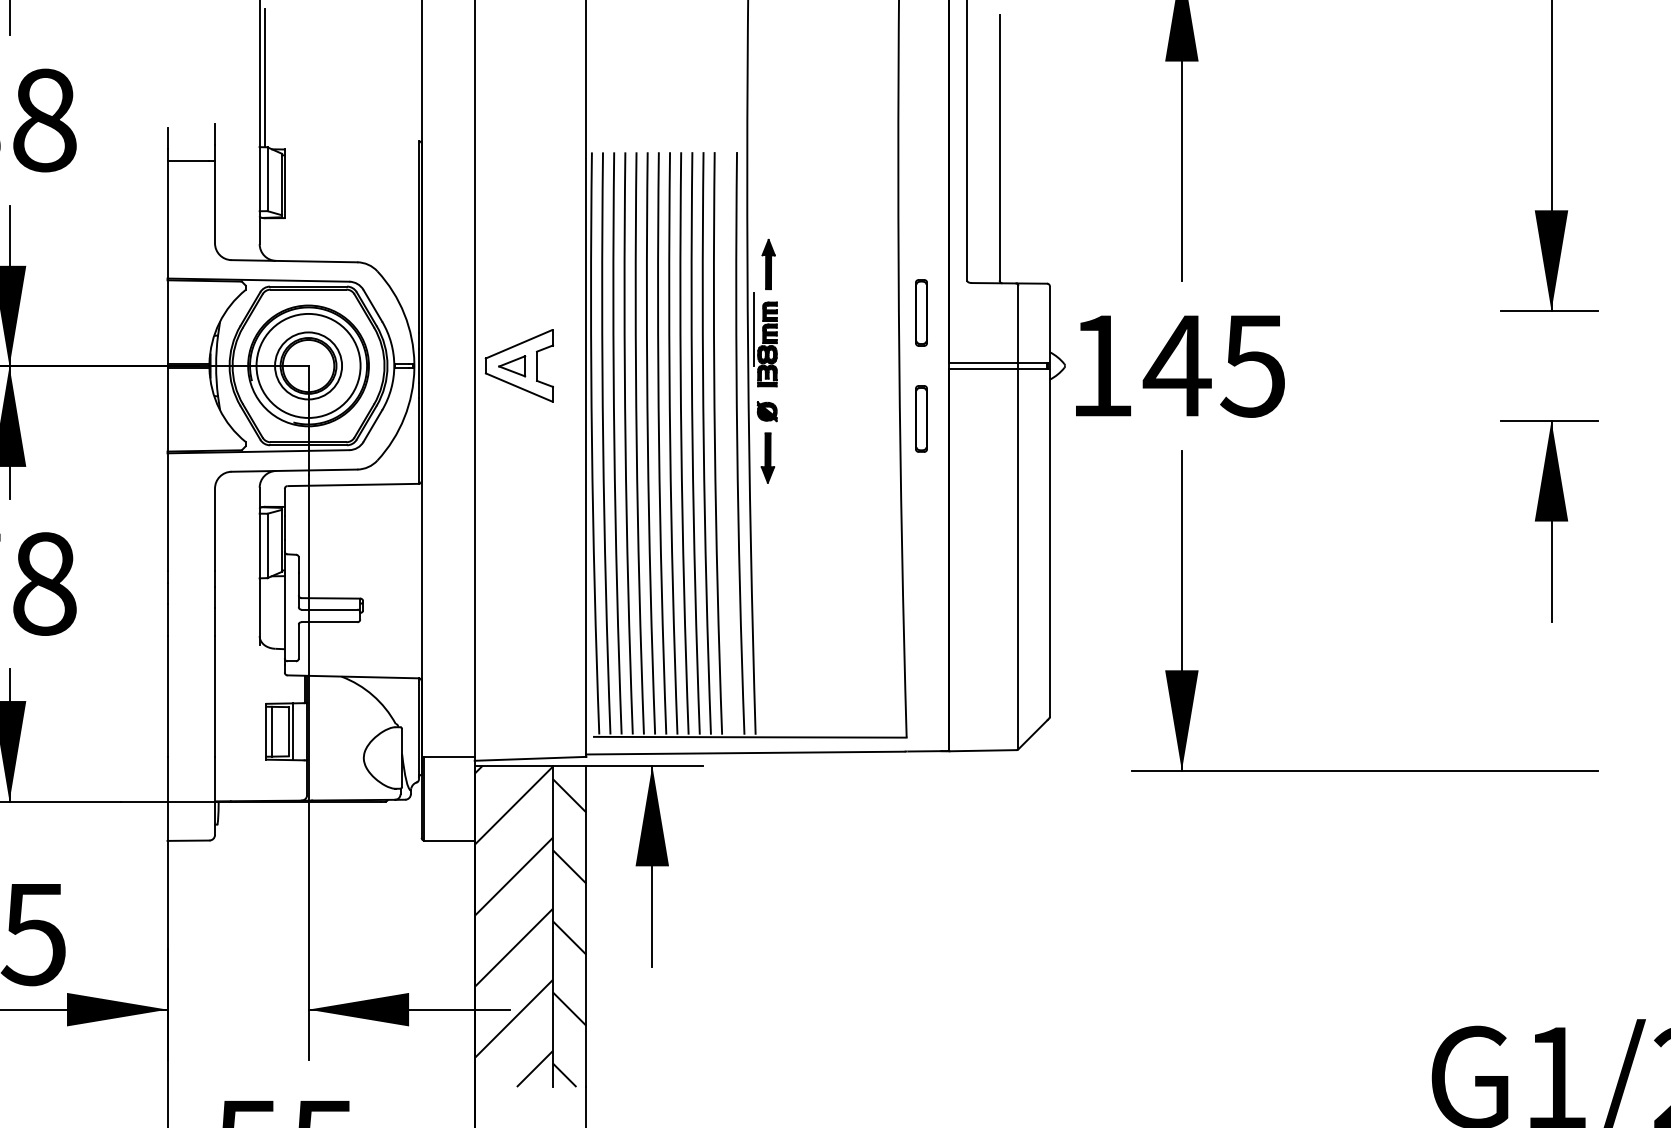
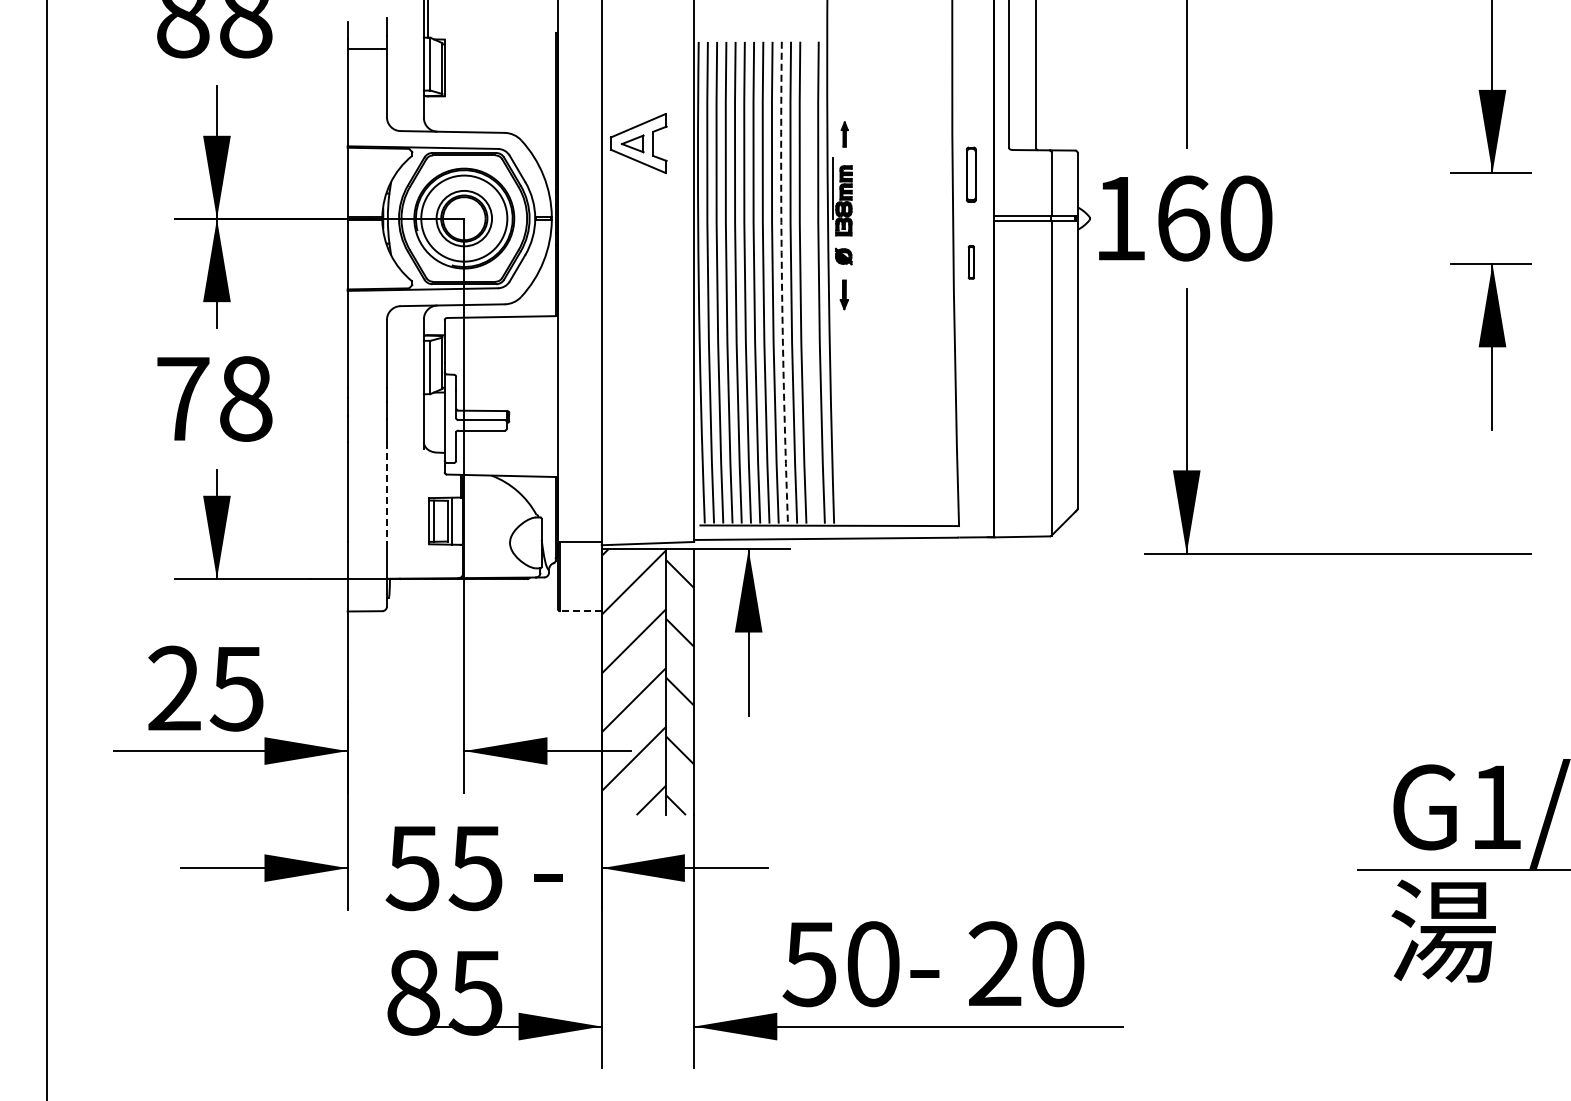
part: (768, 264) -> (844, 134), size x0.6
part: (519, 365) -> (638, 143), moved
text: (1214, 365) -> (1213, 218), 145 -> 160
part: (921, 419) -> (971, 262), size x0.6
arc: (692, 443) -> (781, 282), solid -> dashed
part: (768, 457) -> (844, 294), size x0.7
line: (214, 697) -> (386, 492), solid -> dashed
line: (449, 840) -> (580, 611), solid -> dashed

